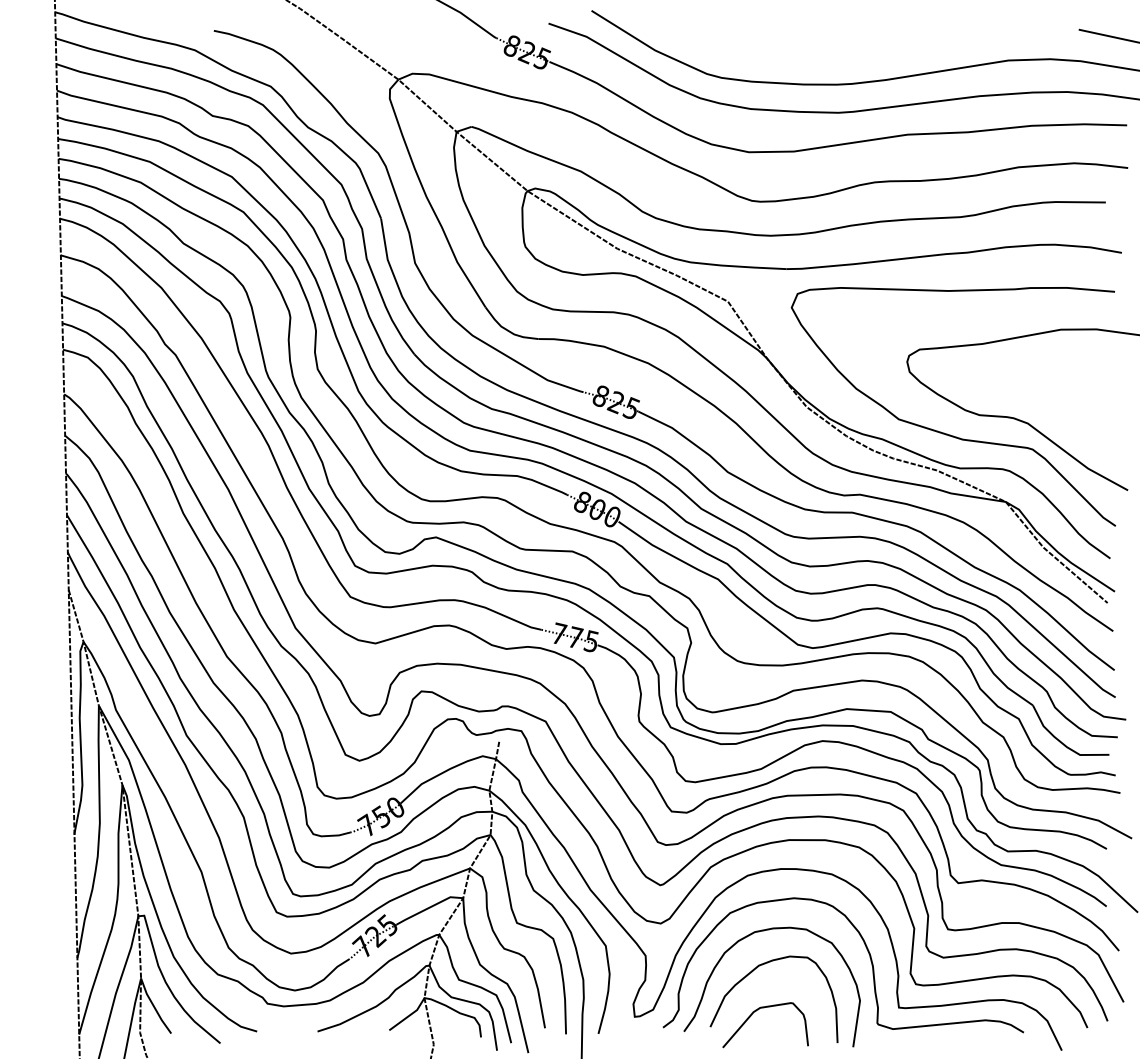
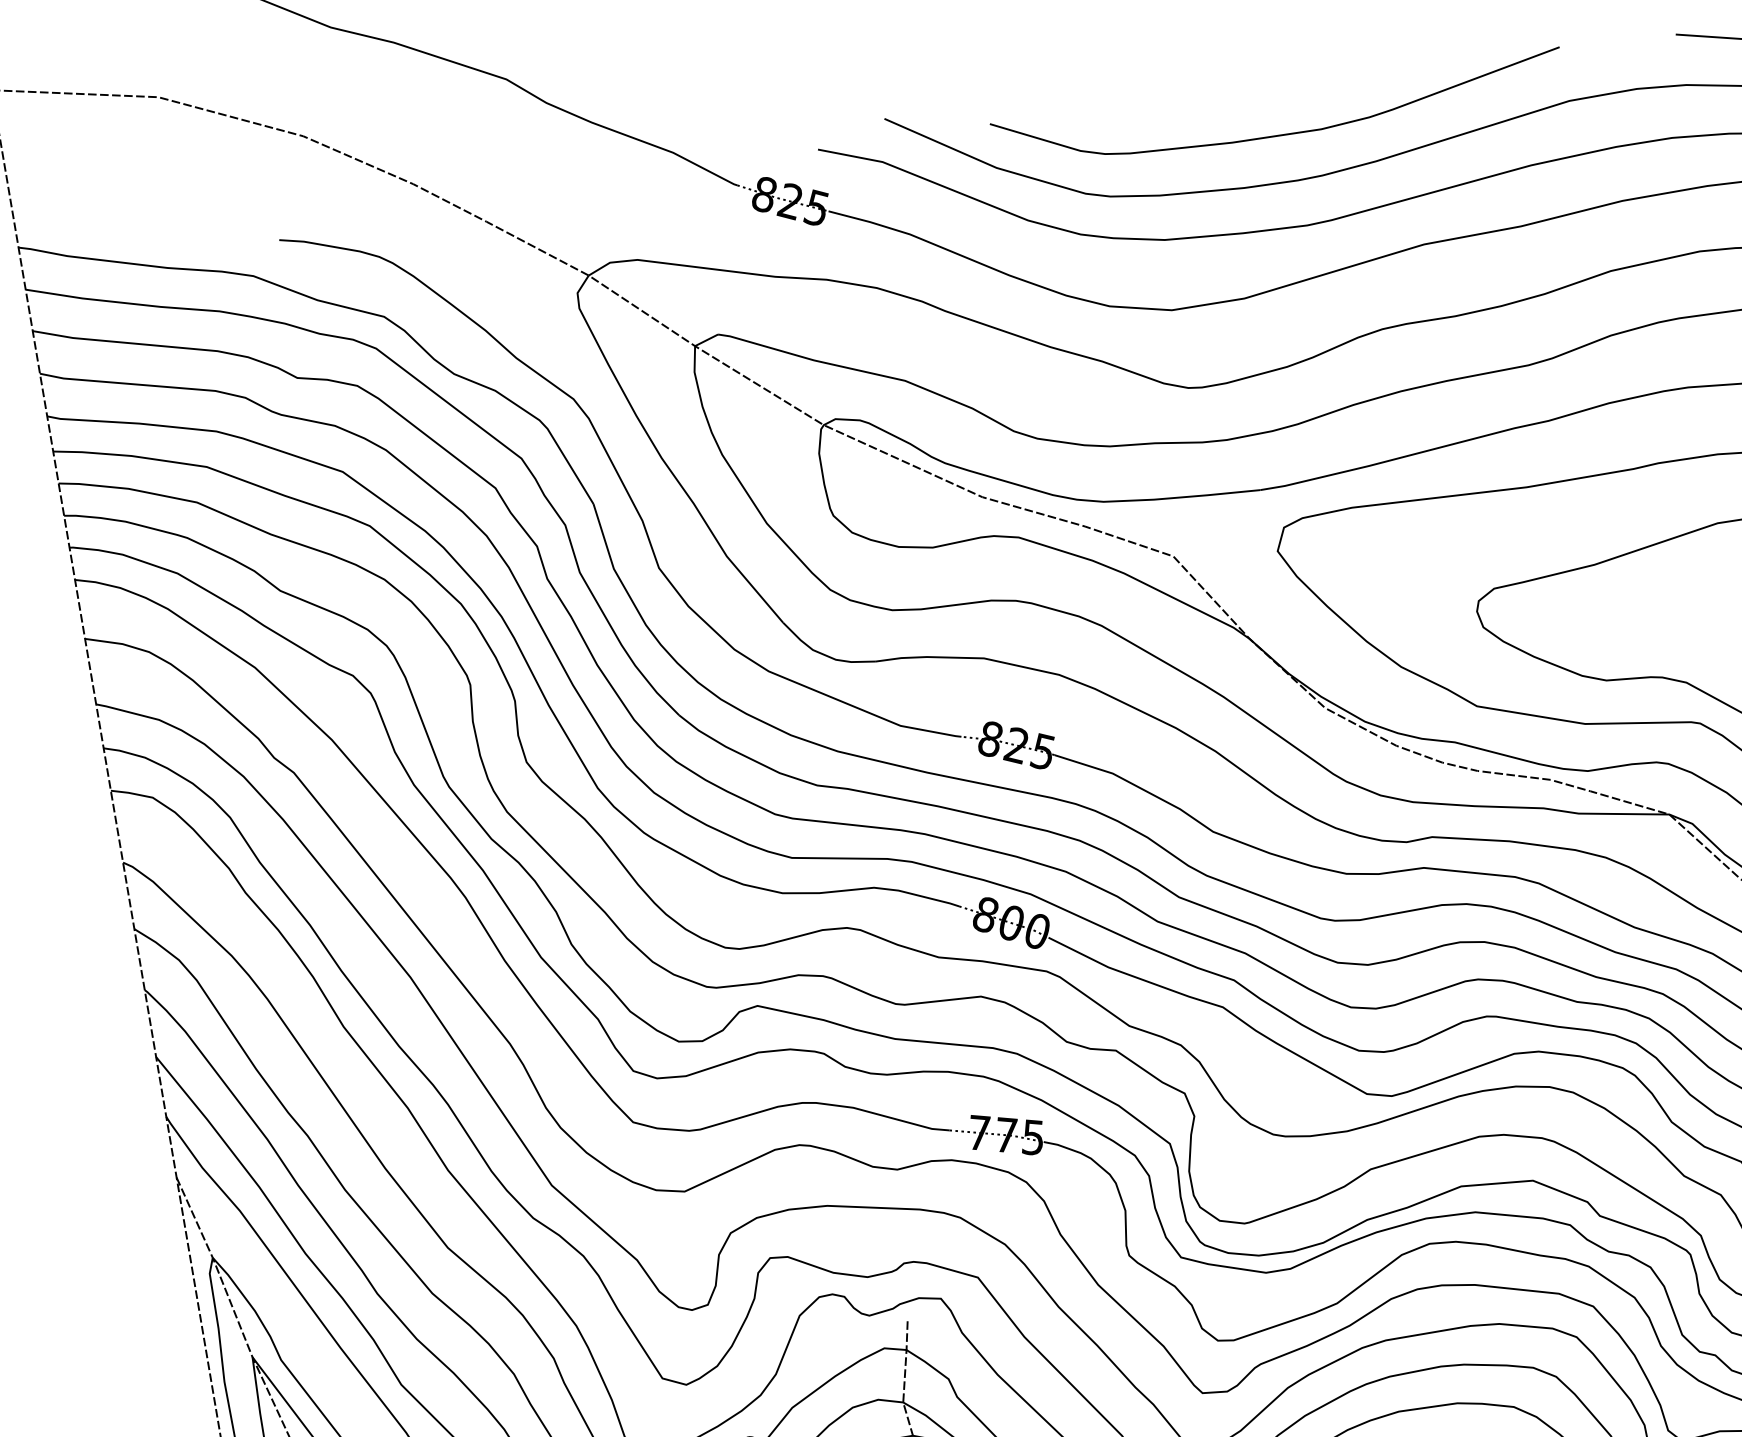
curve: (835, 54) -> (1288, 131), added

